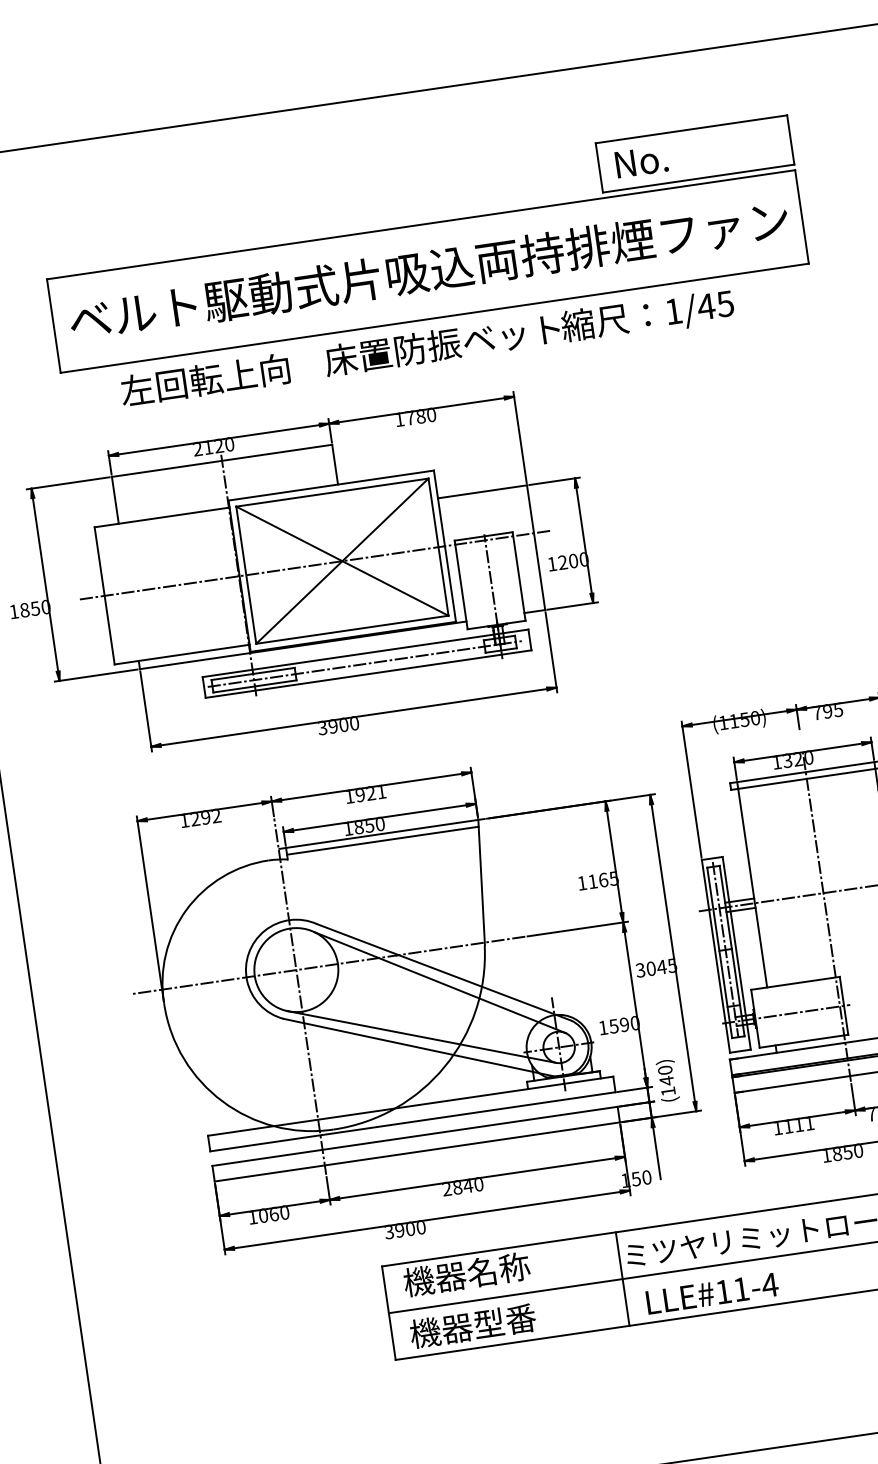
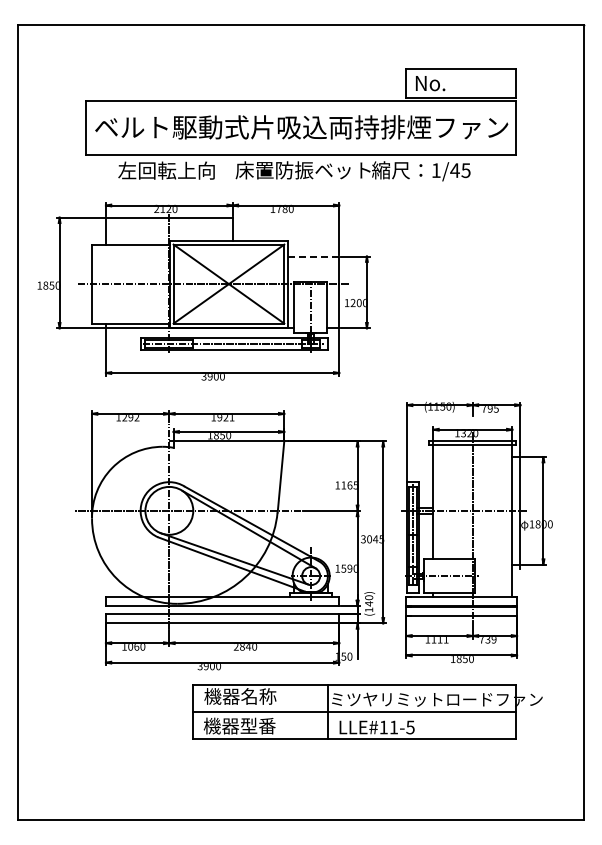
line: (482, 491) -> (313, 256), solid -> dashed
line: (382, 841) -> (228, 445), removed
text: (770, 1285) -> (410, 727), LLE#11-4 -> LLE#11-5

